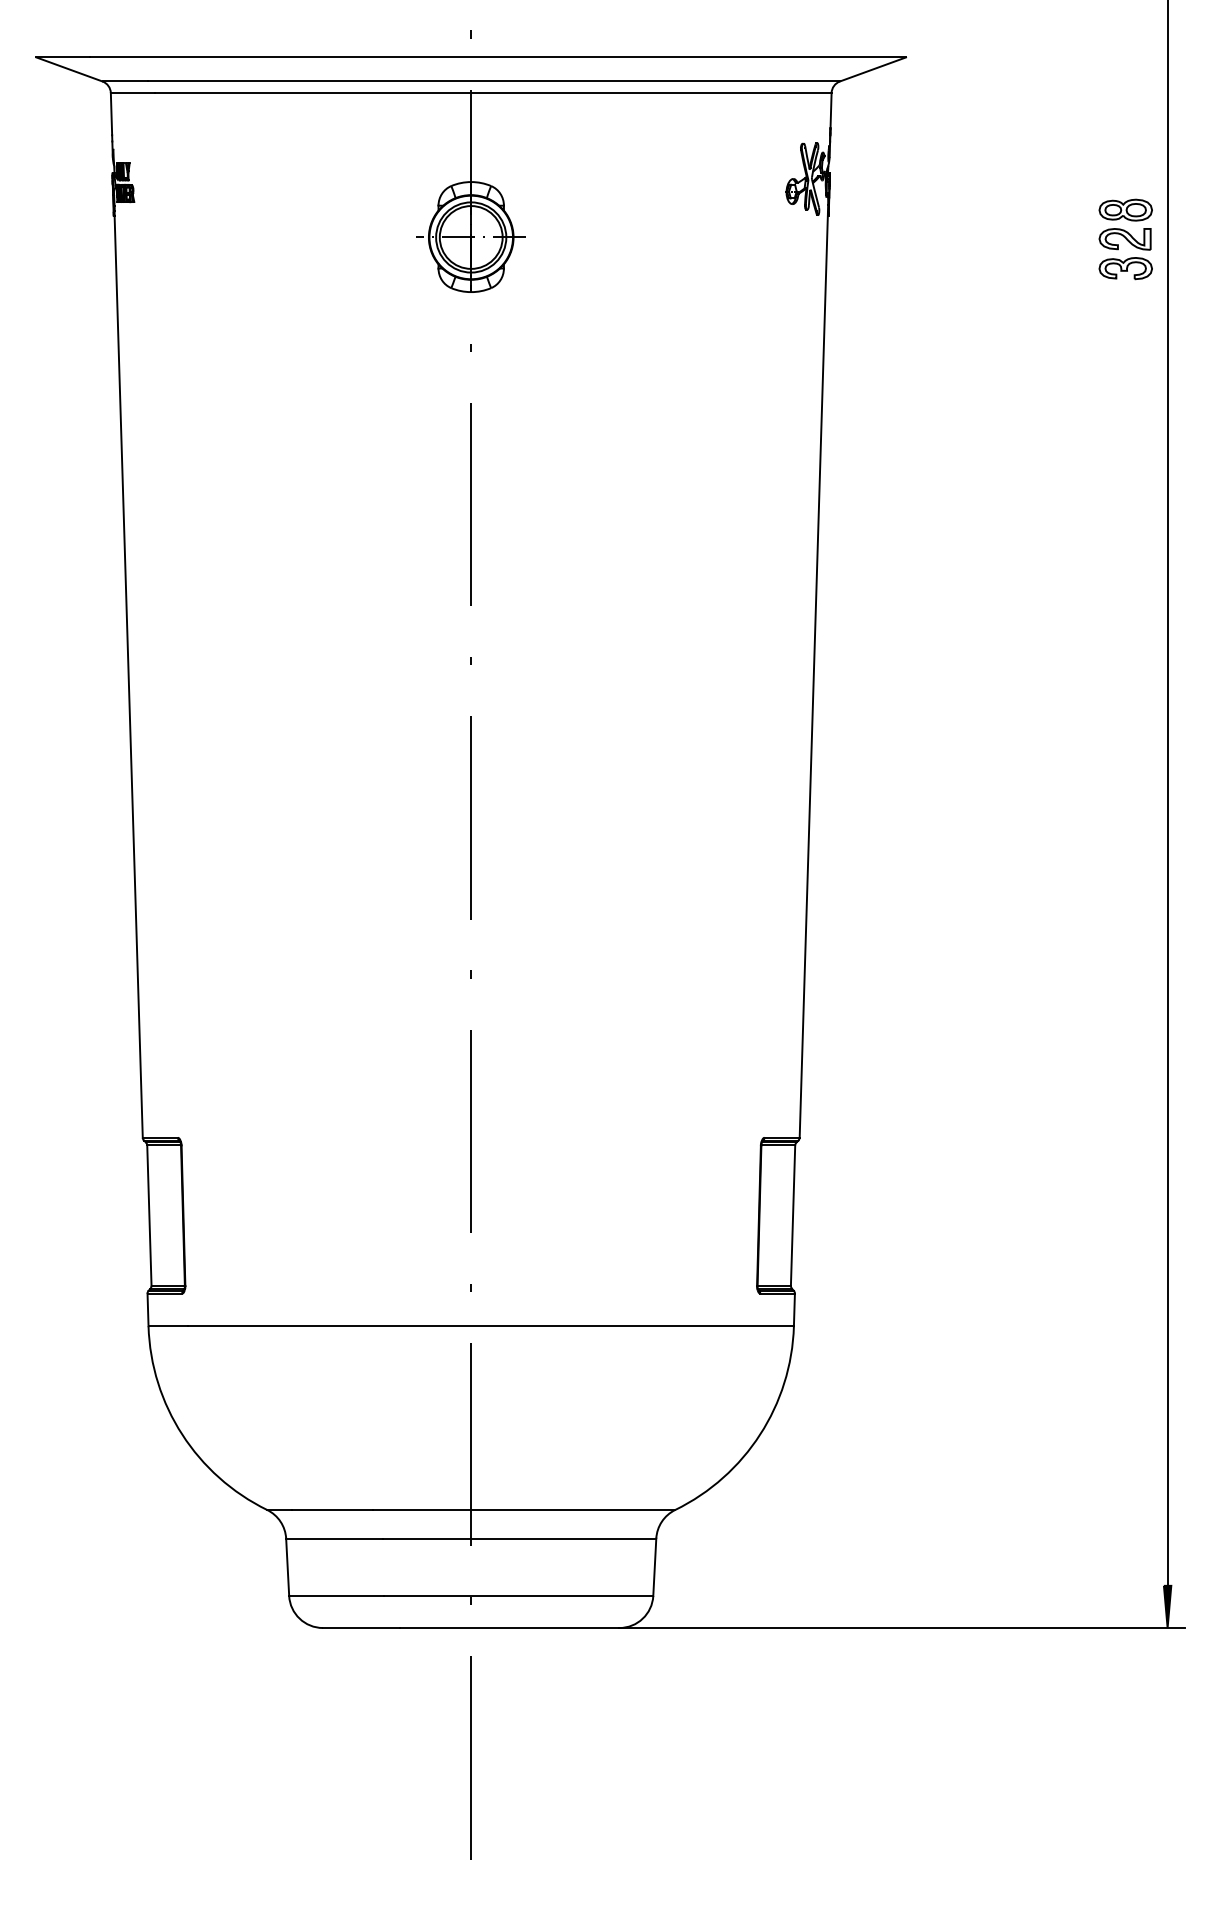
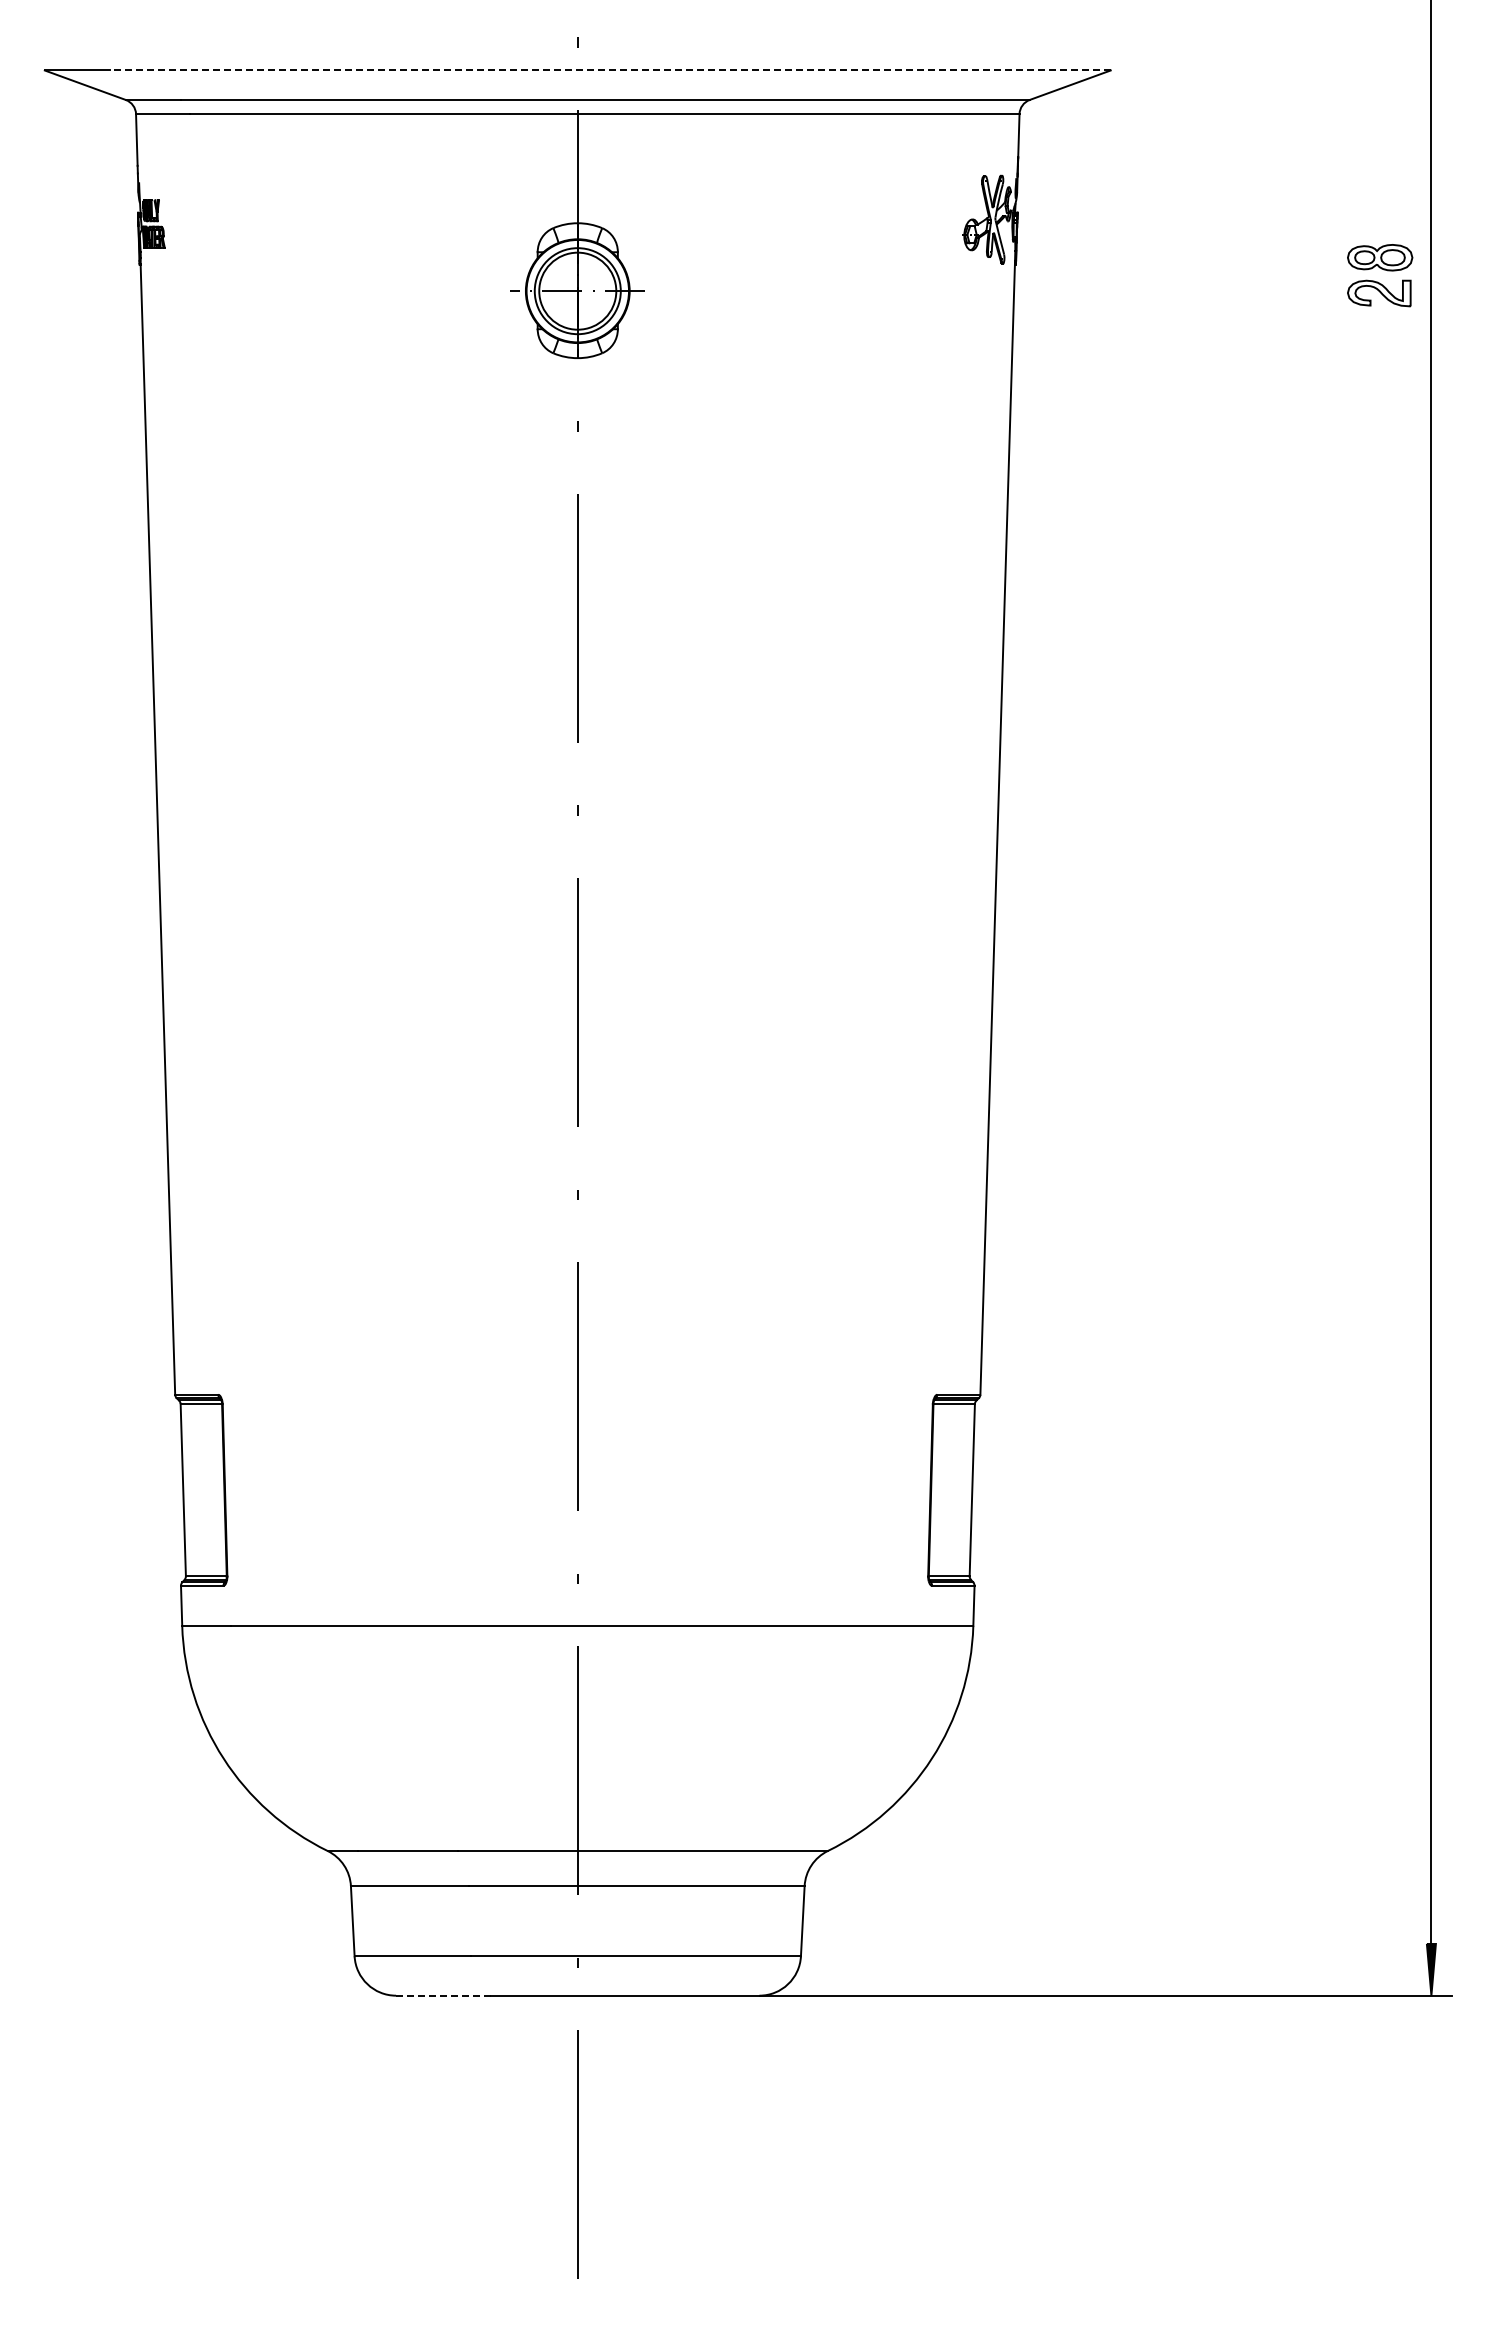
line: (497, 57) -> (609, 70), solid -> dashed
part: (1126, 268) -> (1380, 329), removed
line: (361, 1627) -> (443, 1995), solid -> dashed

